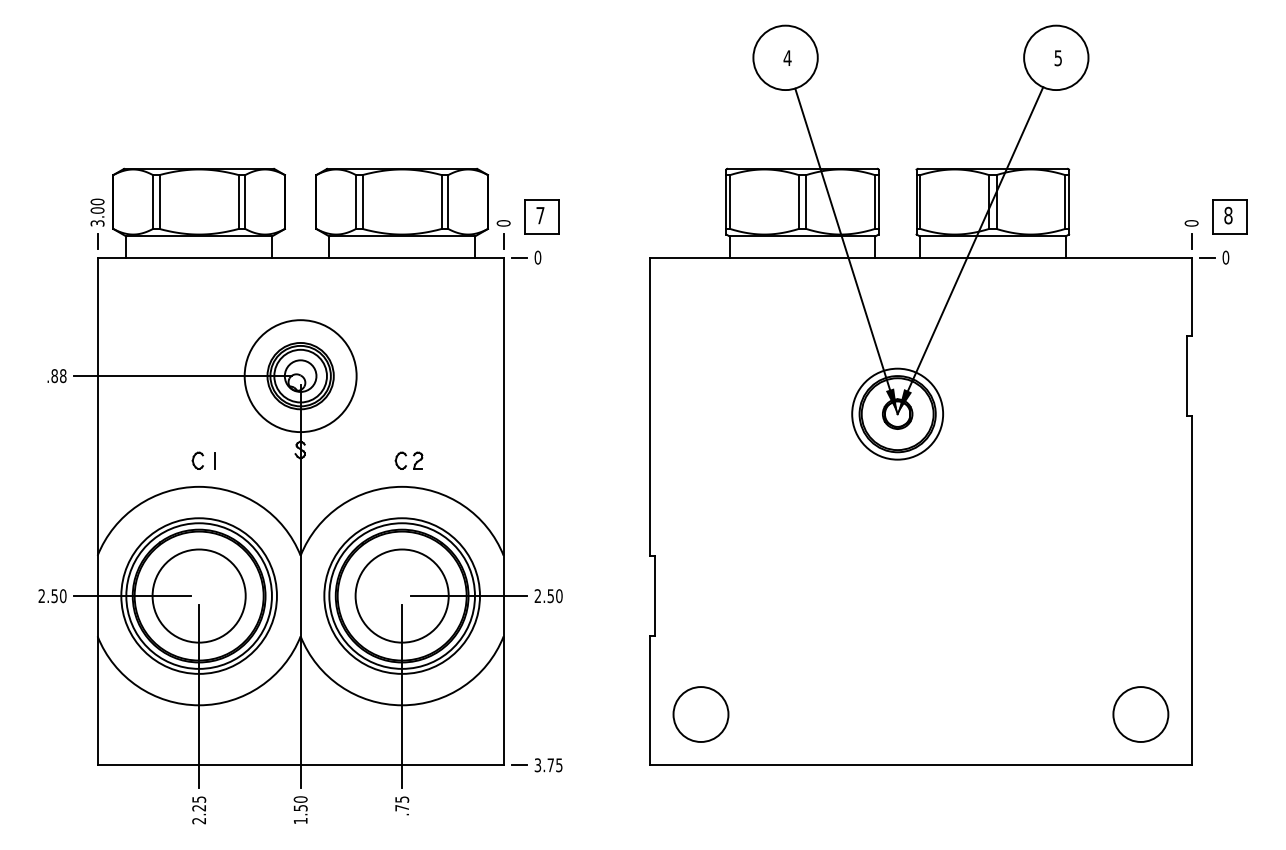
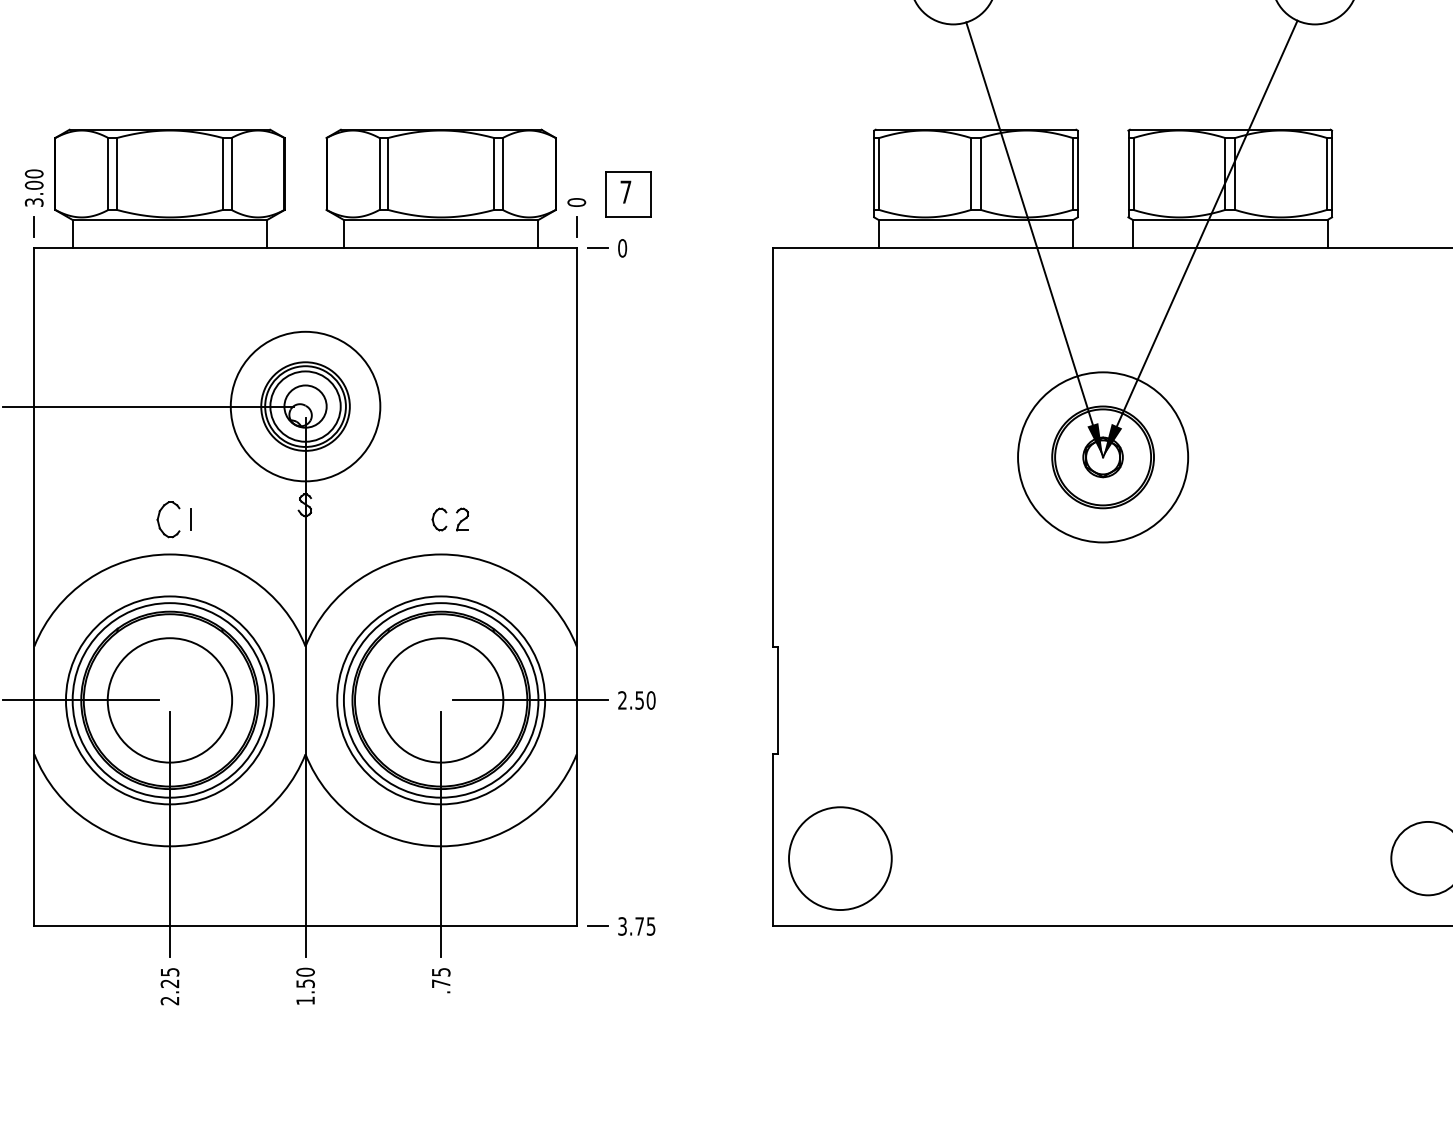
circle: (897, 413) -> (1102, 456), size x1.4
part: (197, 460) -> (167, 519), size x1.6
circle: (700, 714) -> (839, 858), size x1.4

